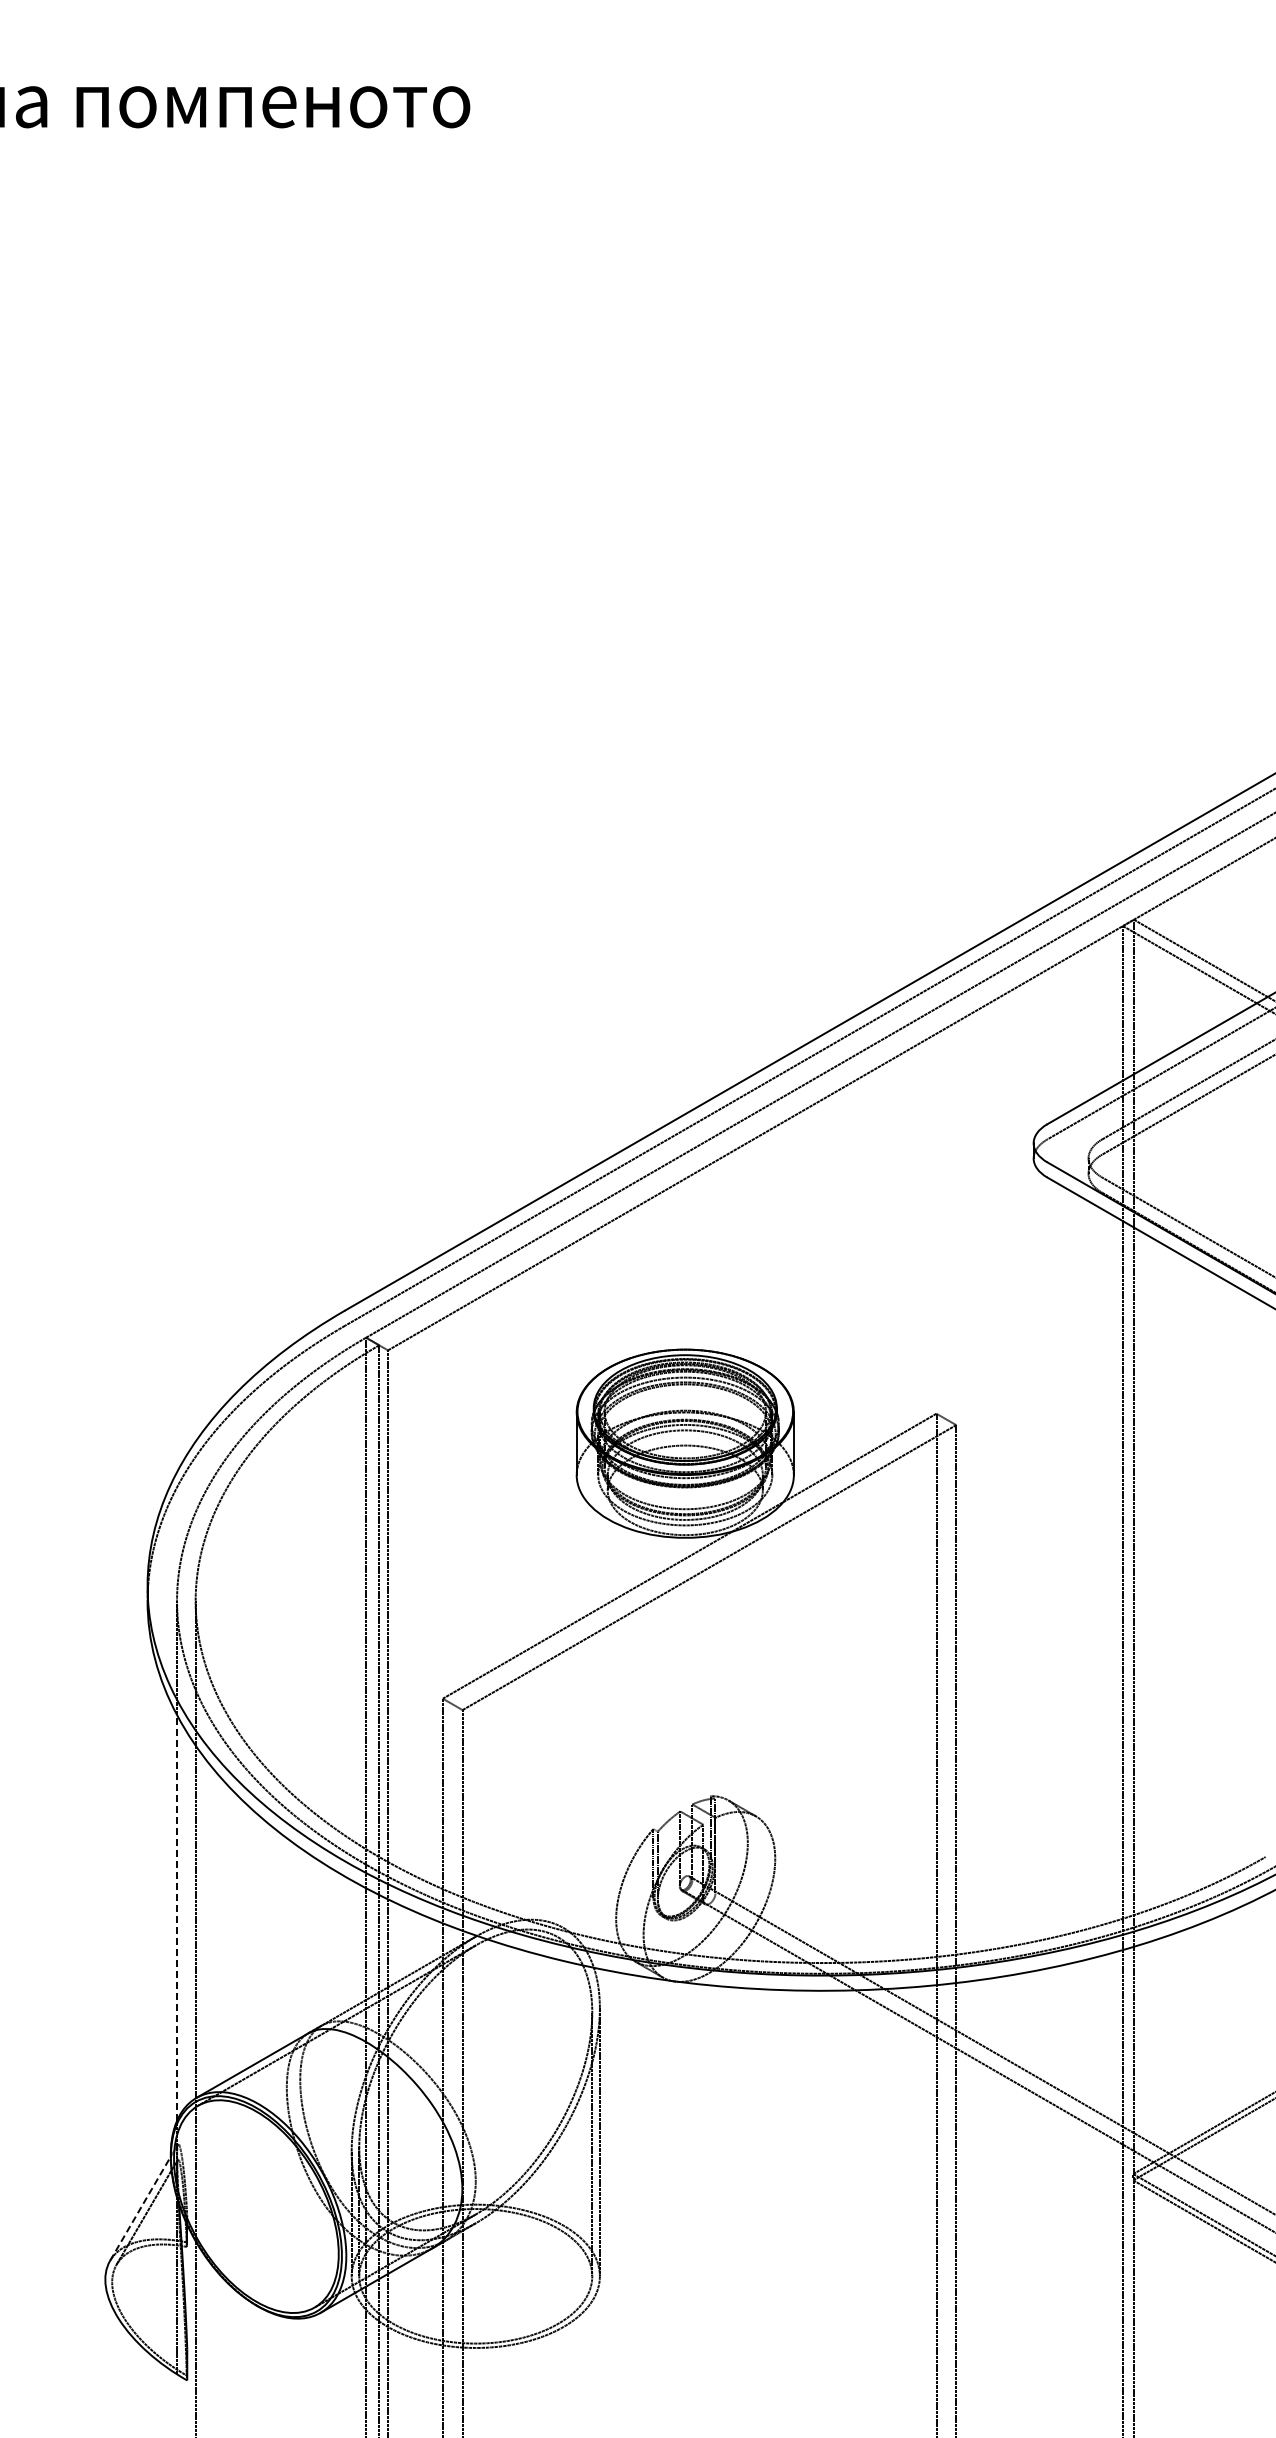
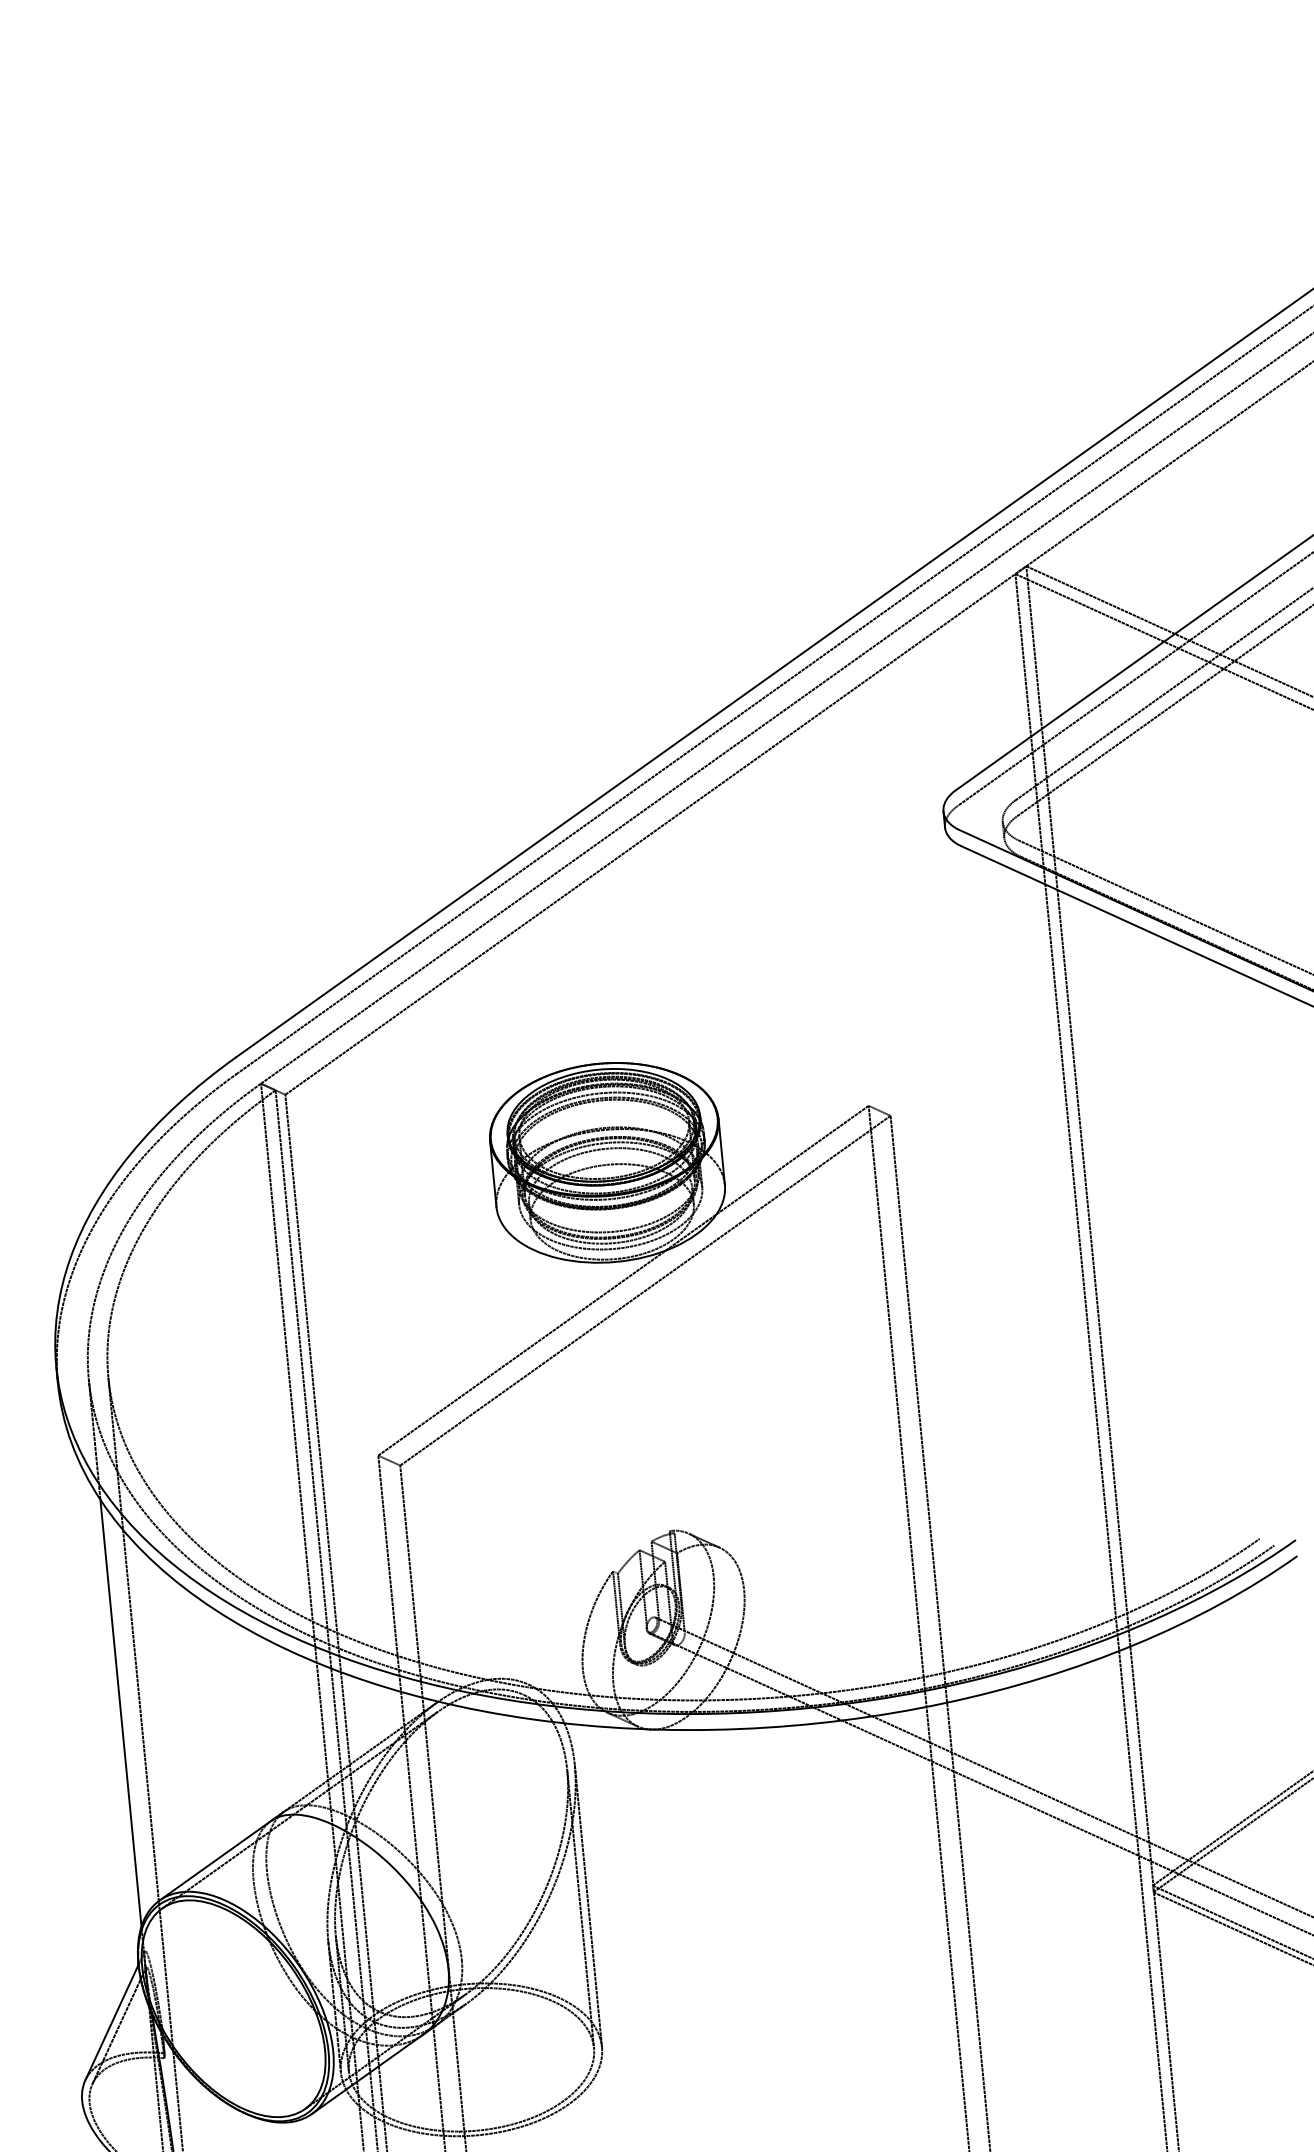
line: (177, 1917) -> (121, 1712), dashed -> solid
line: (140, 2208) -> (111, 2022), dashed -> solid

